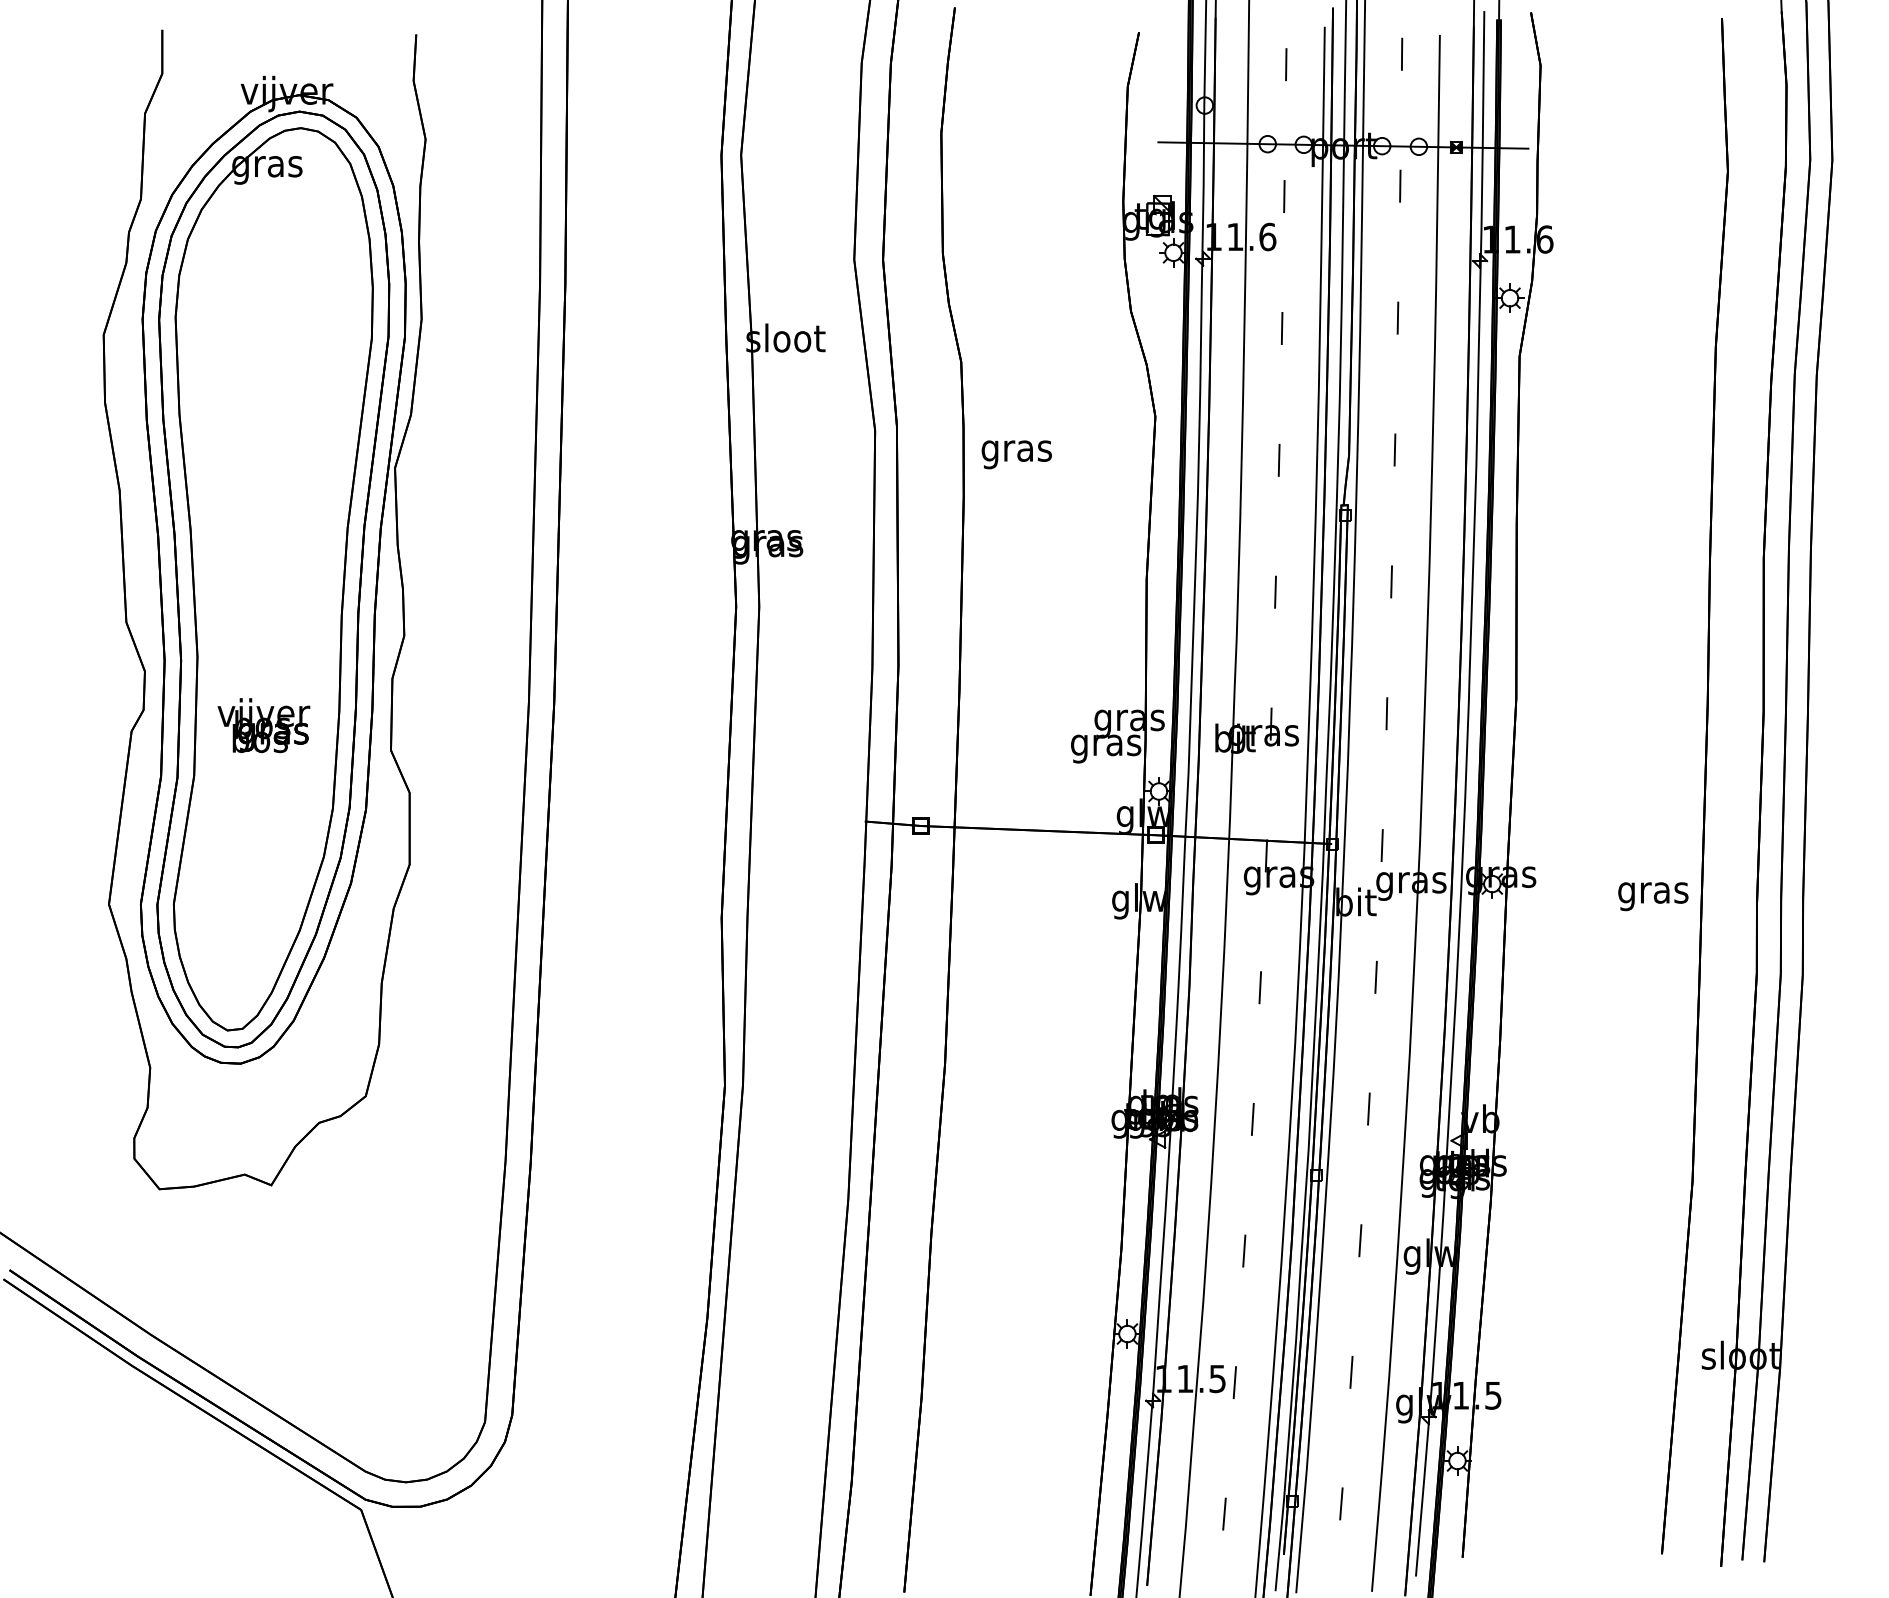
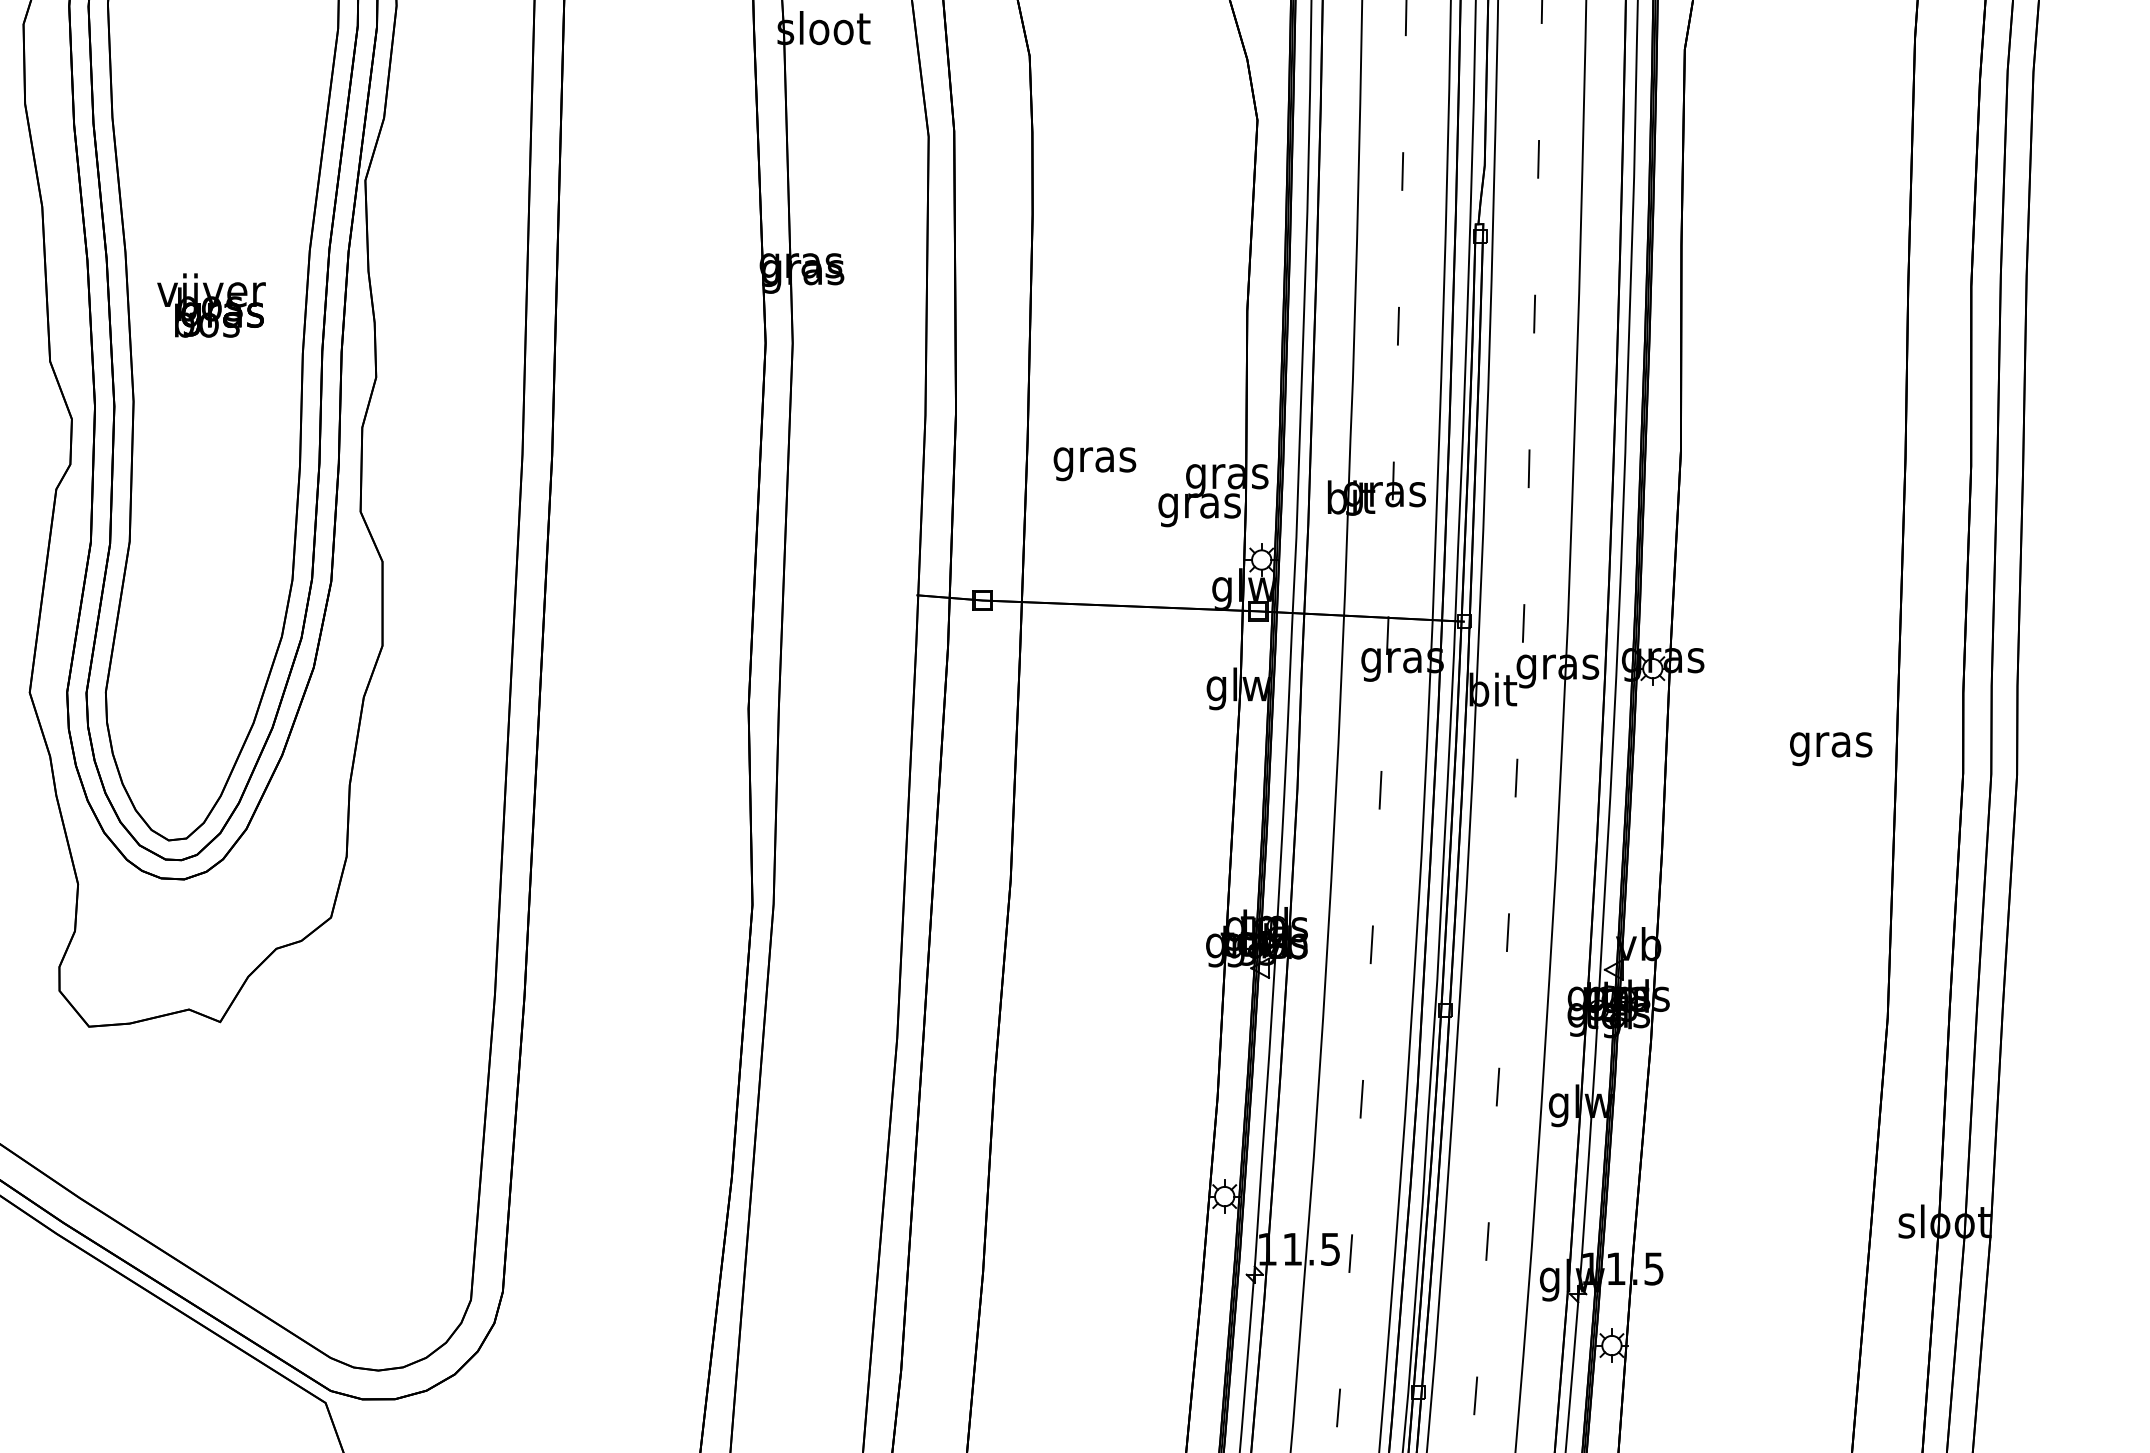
text: (1016, 454) -> (1094, 463), moved
text: (263, 725) -> (211, 305), moved
text: (1653, 896) -> (1831, 748), moved

